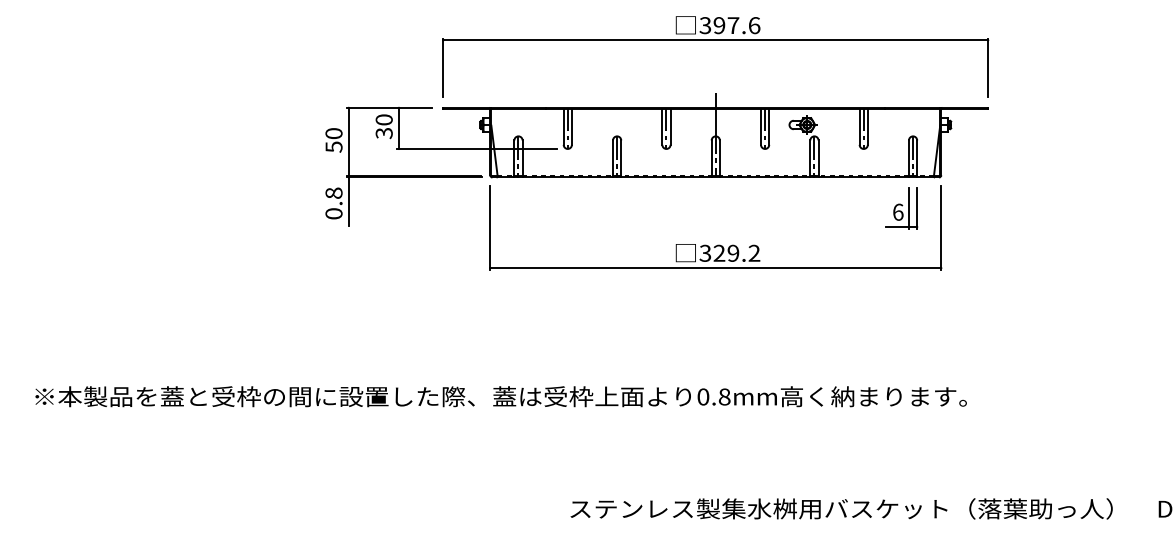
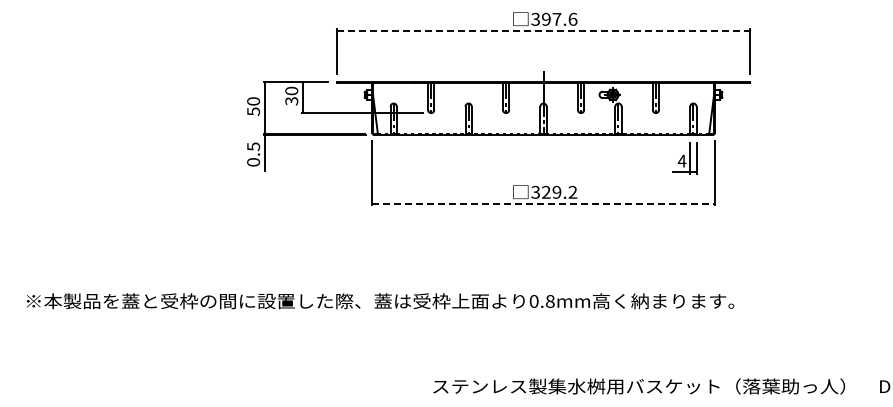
line: (715, 40) -> (543, 30), solid -> dashed
text: (333, 192) -> (253, 146), 0.8 -> 0.5
text: (897, 211) -> (681, 160), 6 -> 4
line: (717, 268) -> (544, 203), solid -> dashed

